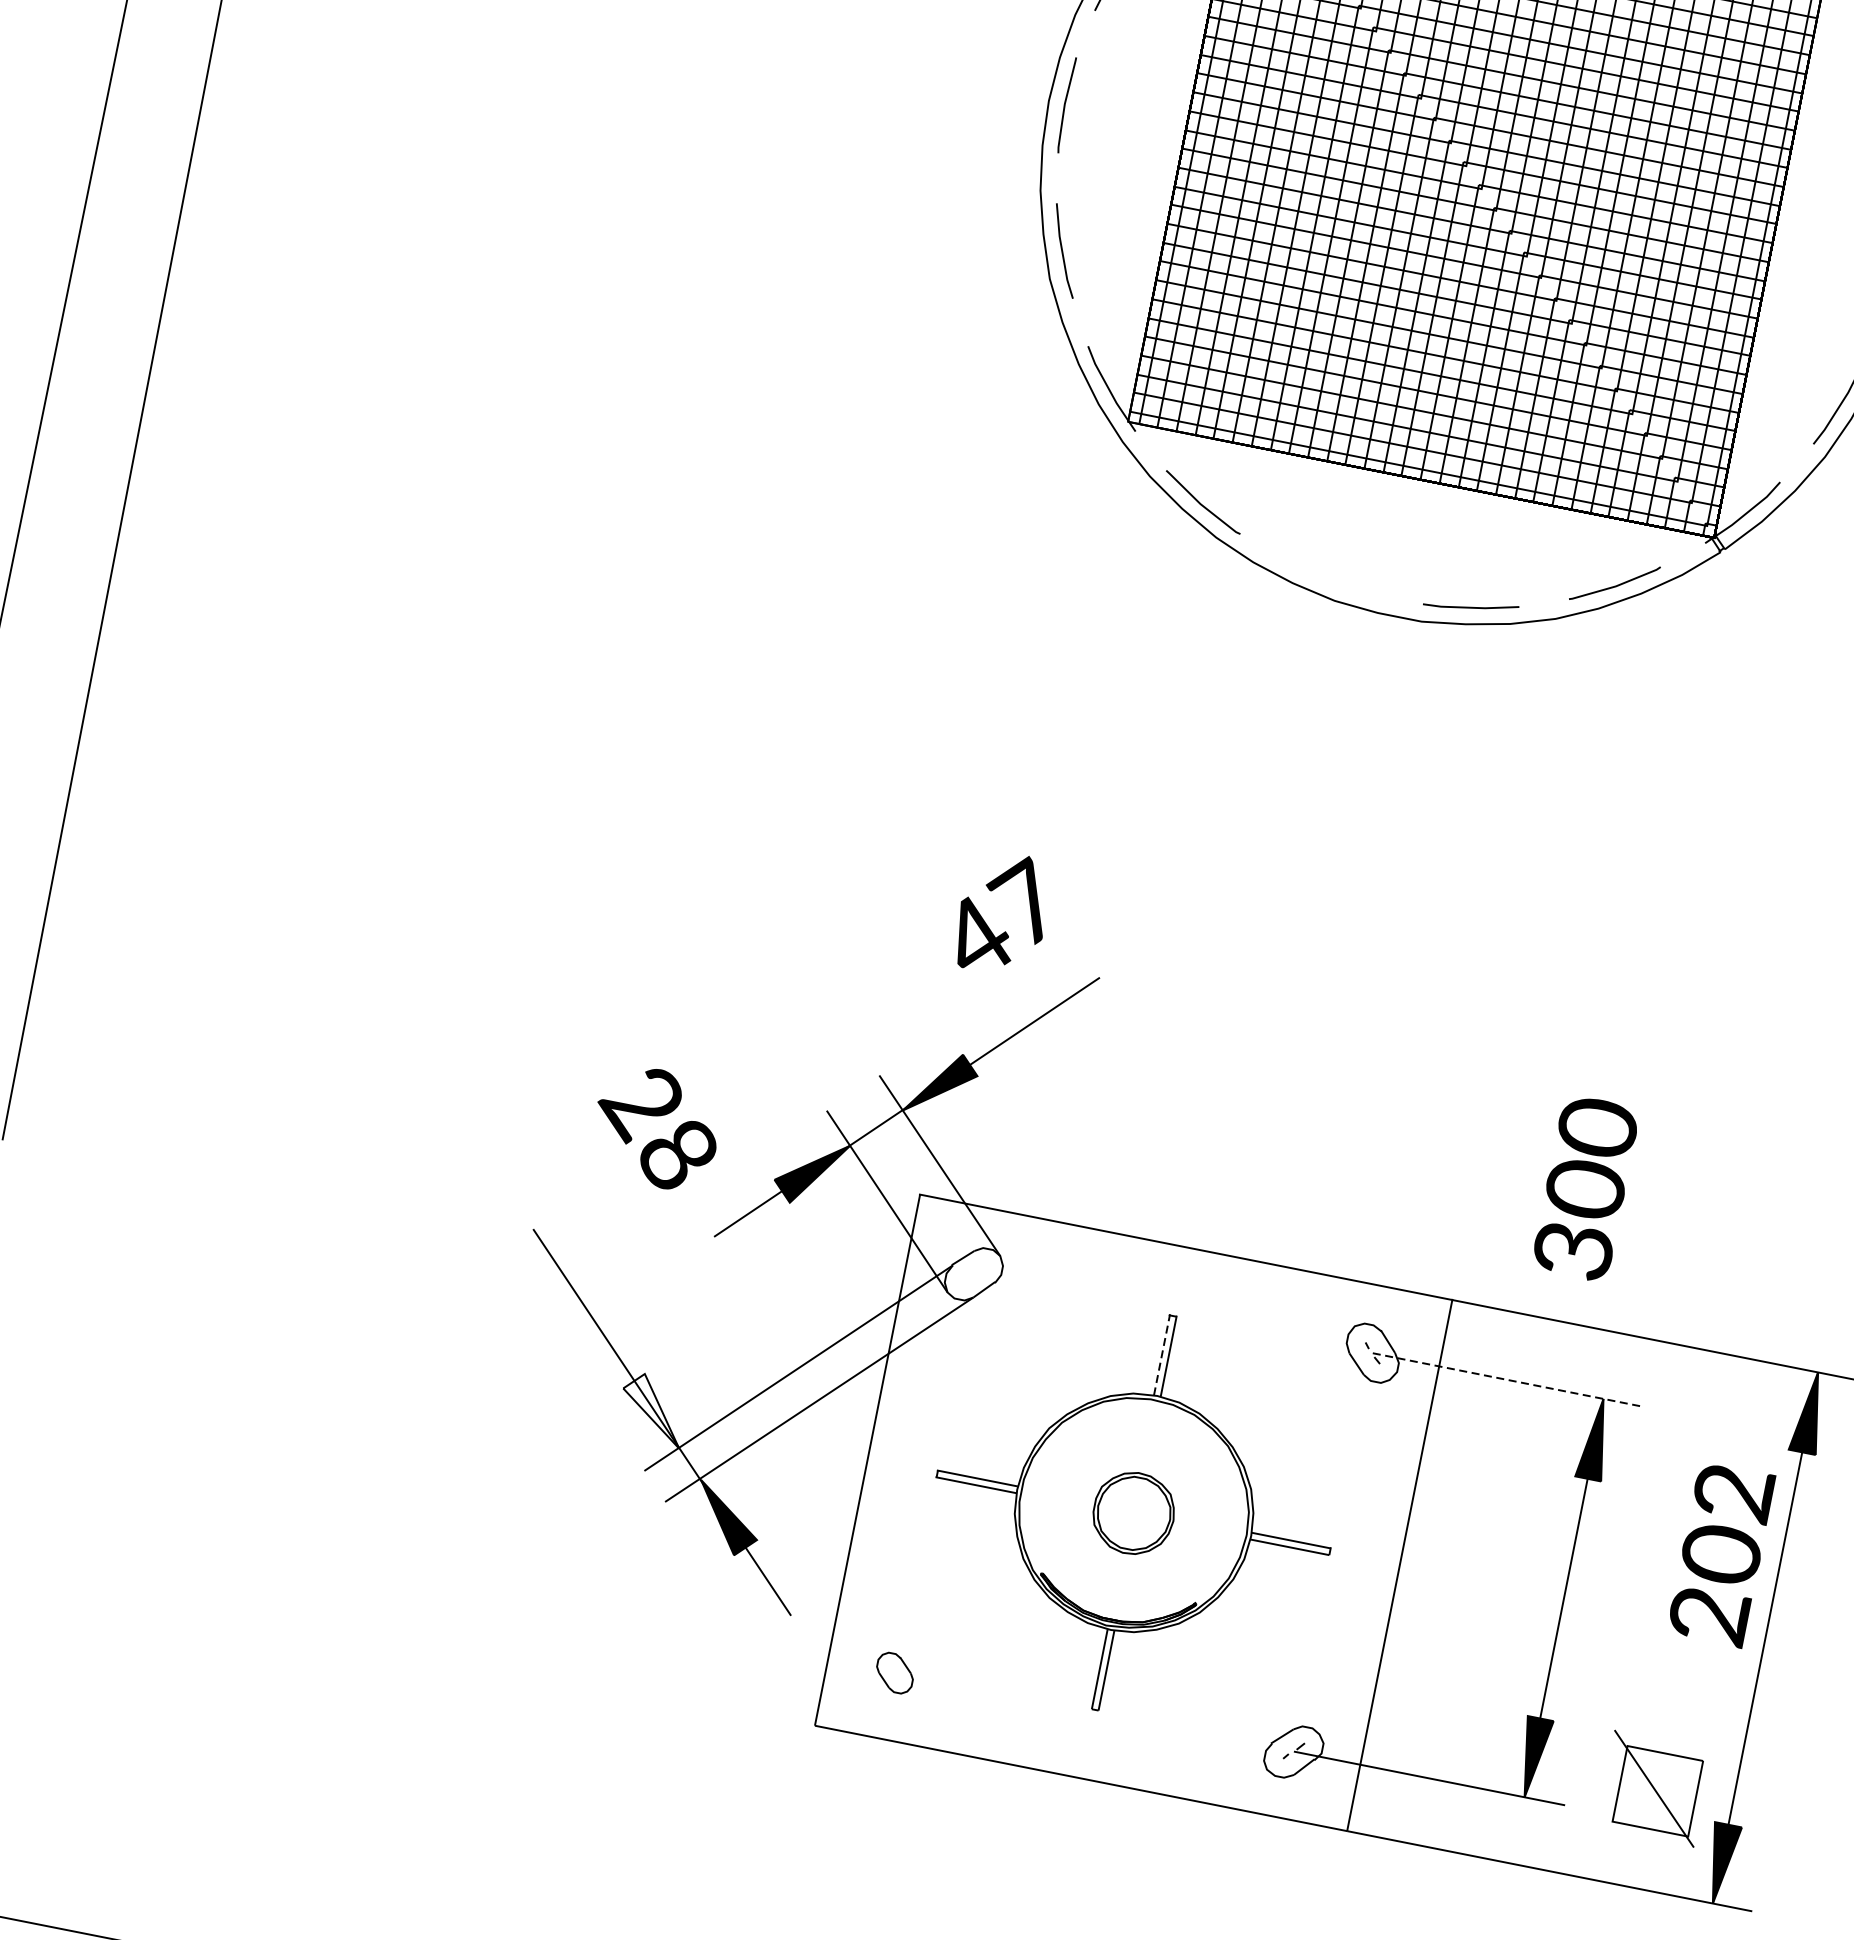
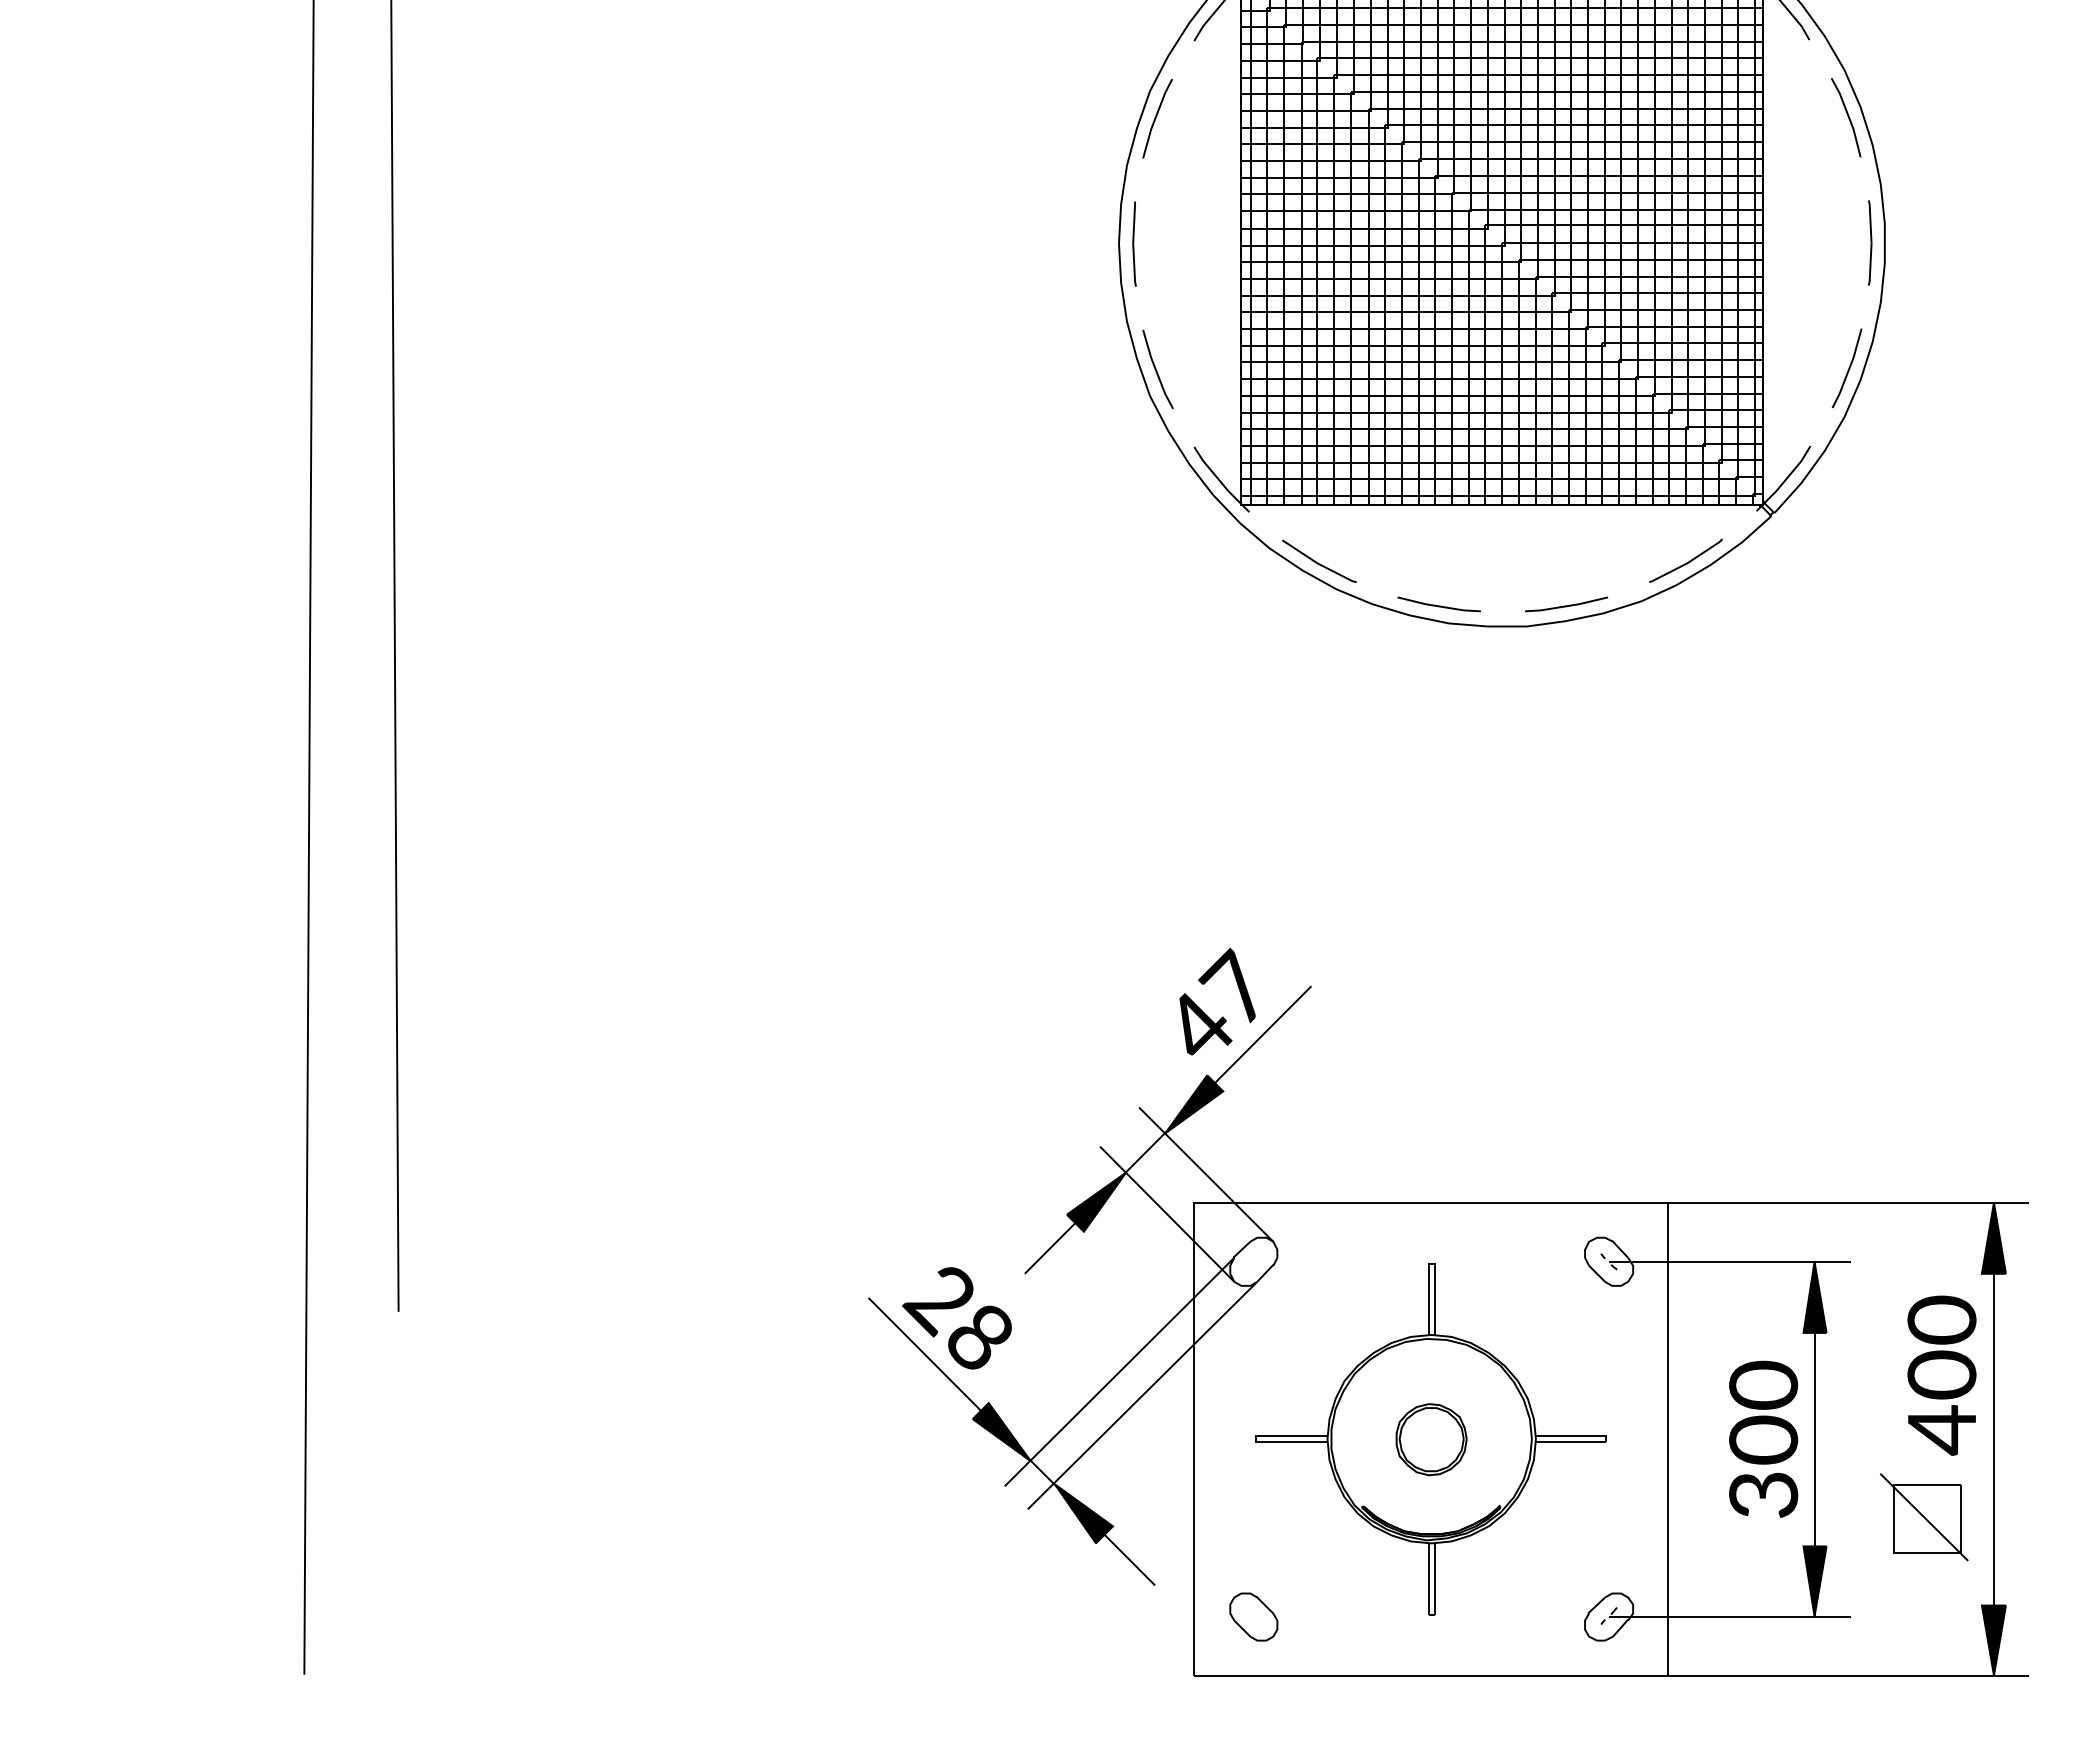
line: (1327, 578) -> (1438, 605), added
text: (1002, 913) -> (1217, 1001), moved
text: (655, 1128) -> (956, 1318), moved
text: (1585, 1187) -> (1763, 1438), moved
line: (1161, 1354) -> (1428, 1298), dashed -> solid
line: (1508, 1379) -> (1729, 1261), dashed -> solid
fill: (652, 1409) -> (1001, 1432), added
text: (1720, 1554) -> (1941, 1375), 202 -> 400
part: (894, 1672) -> (1253, 1616), size x1.43
part: (1653, 1788) -> (1923, 1517), moved

